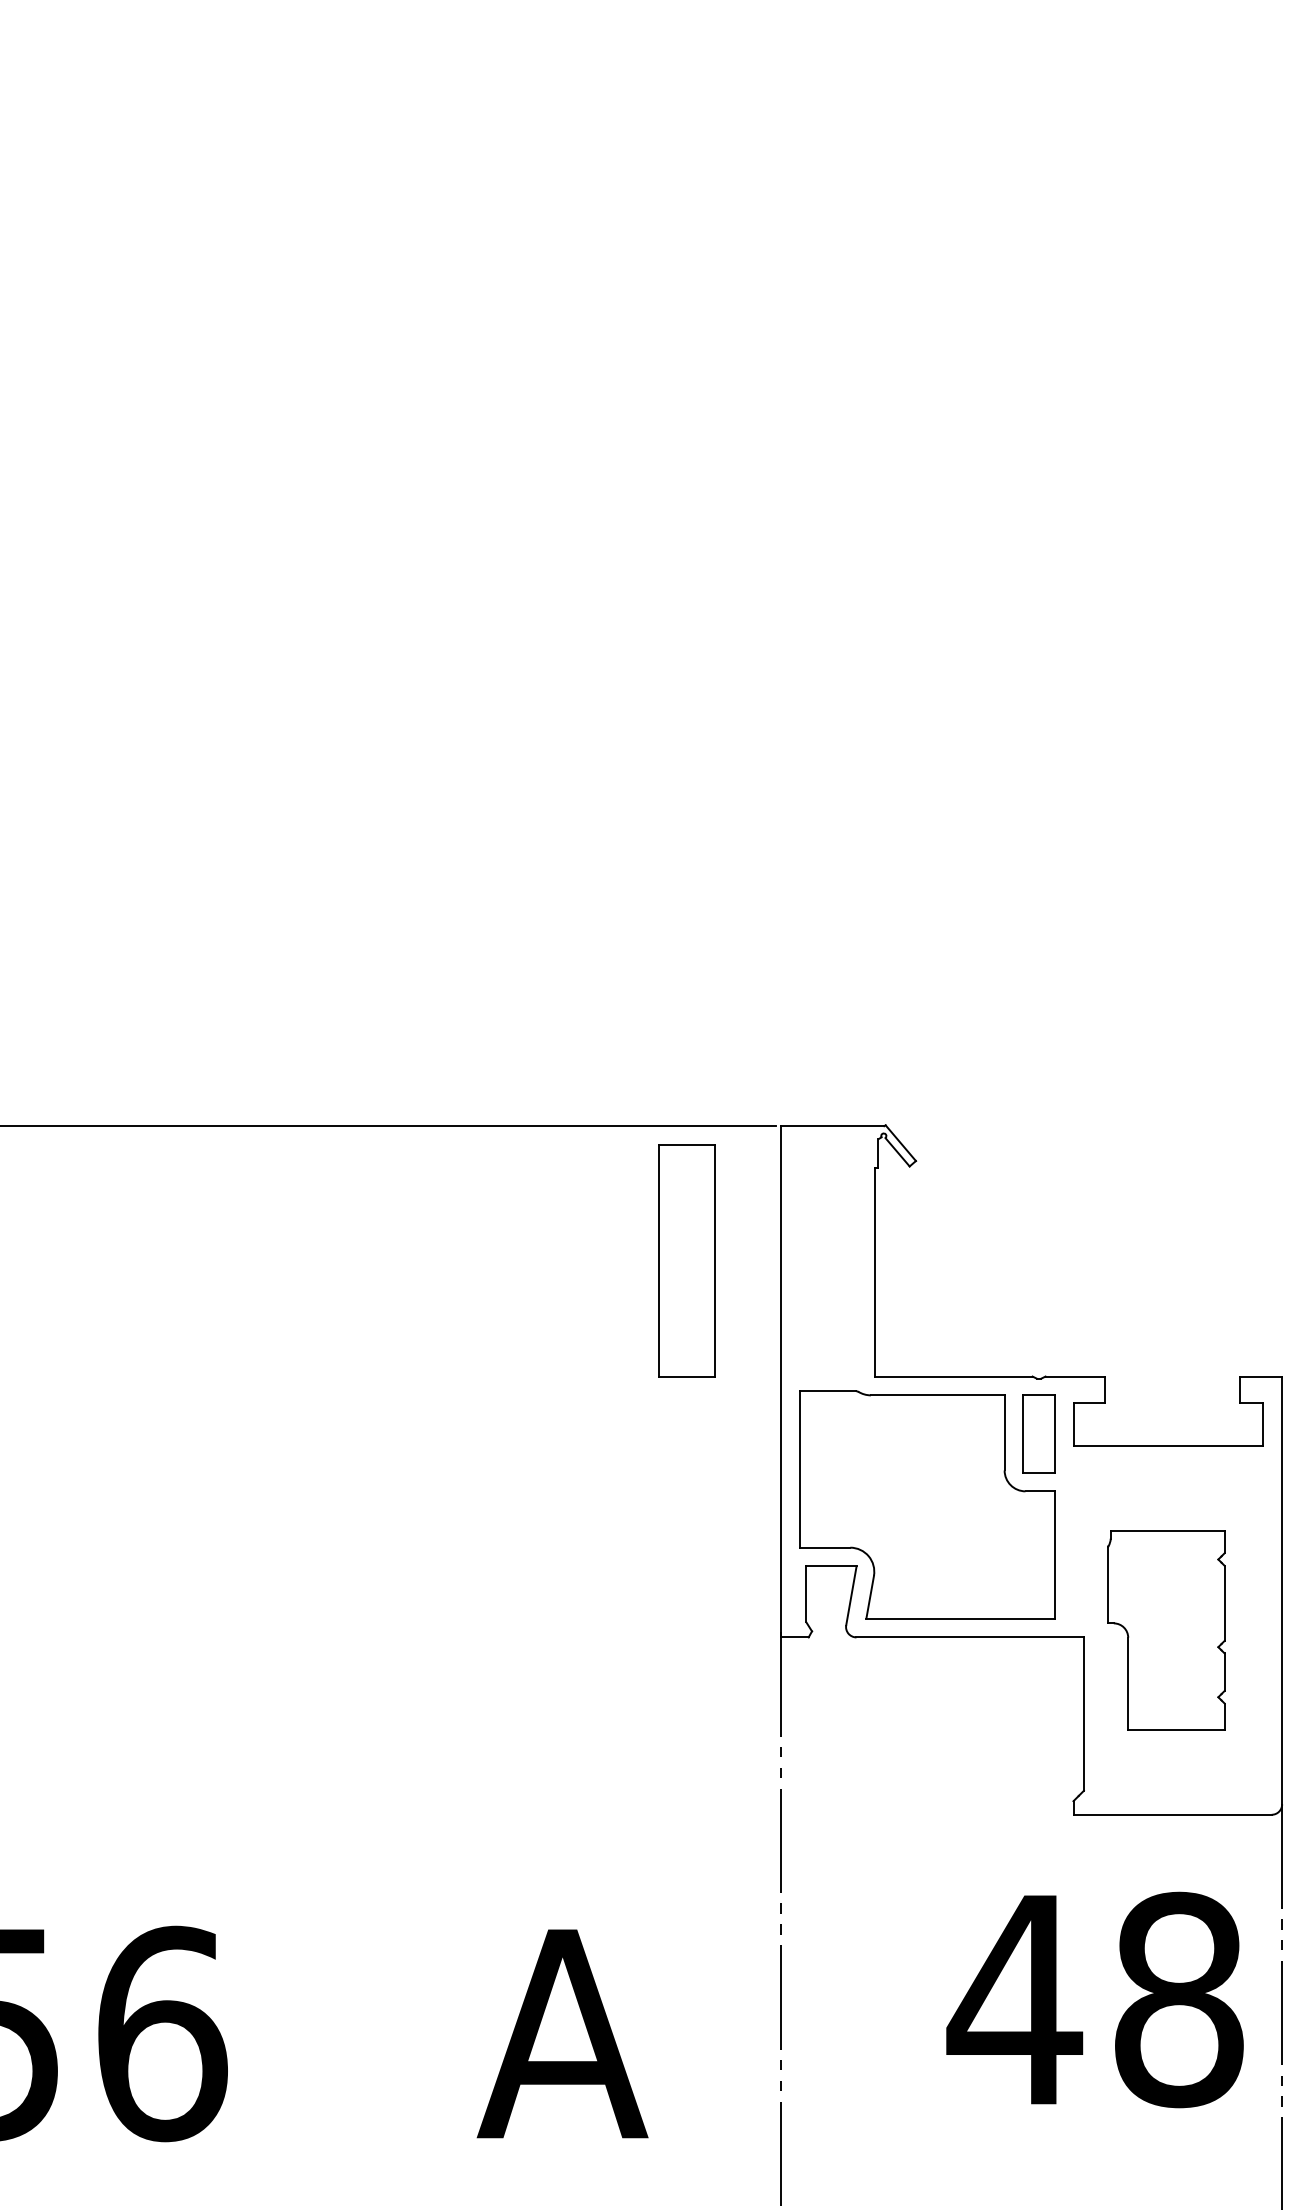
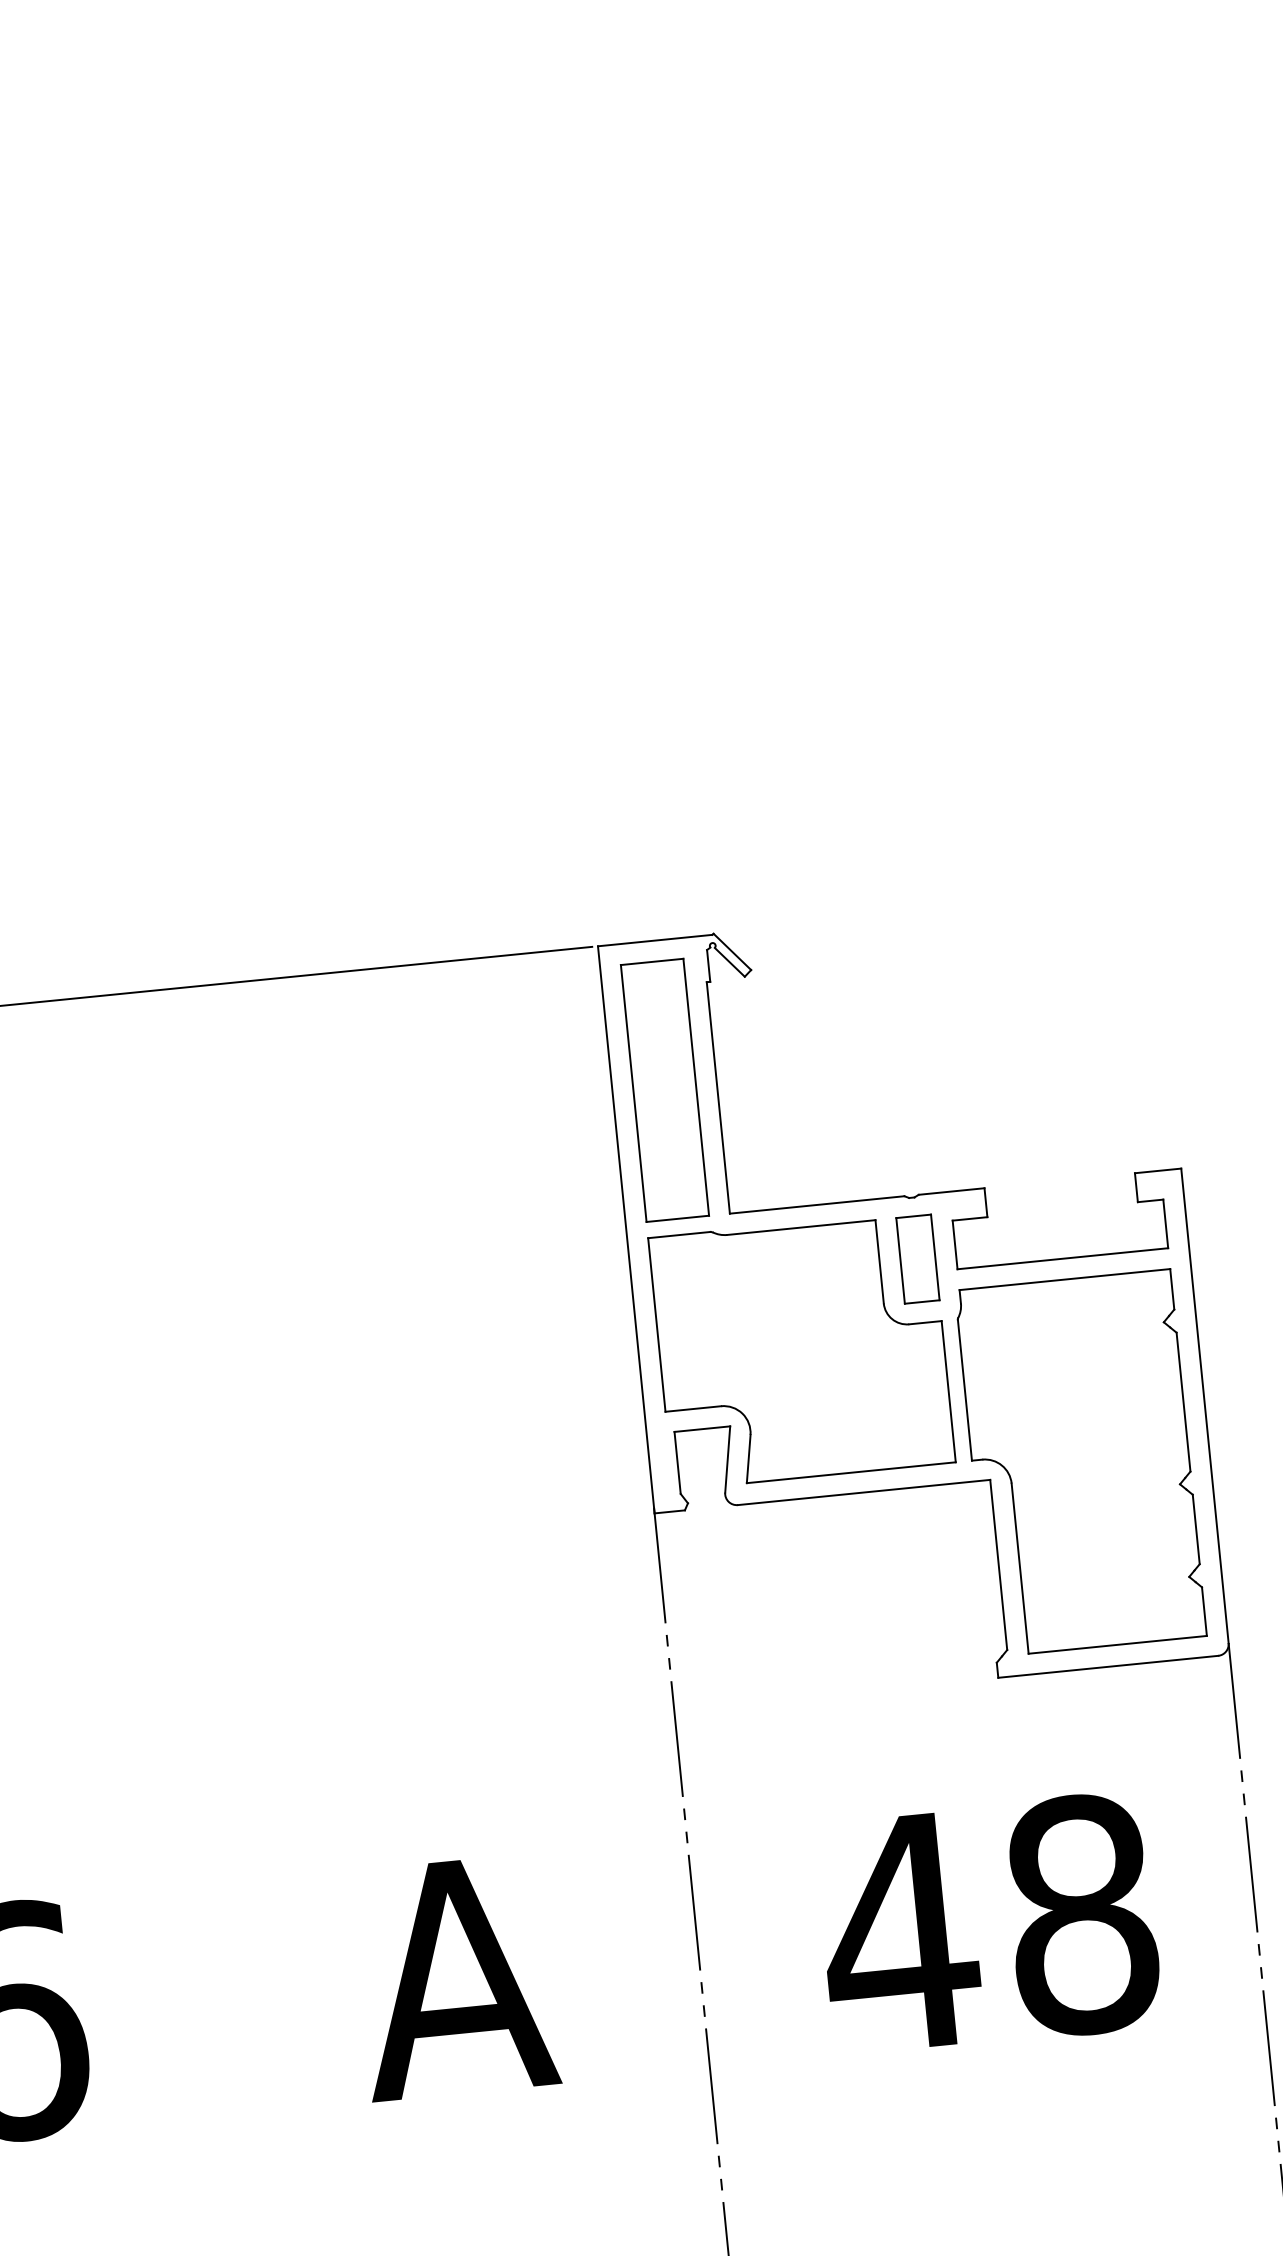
part: (686, 1260) -> (664, 1090), moved
part: (1166, 1630) -> (1081, 1463), size x1.67
text: (1094, 1999) -> (988, 1923), moved

